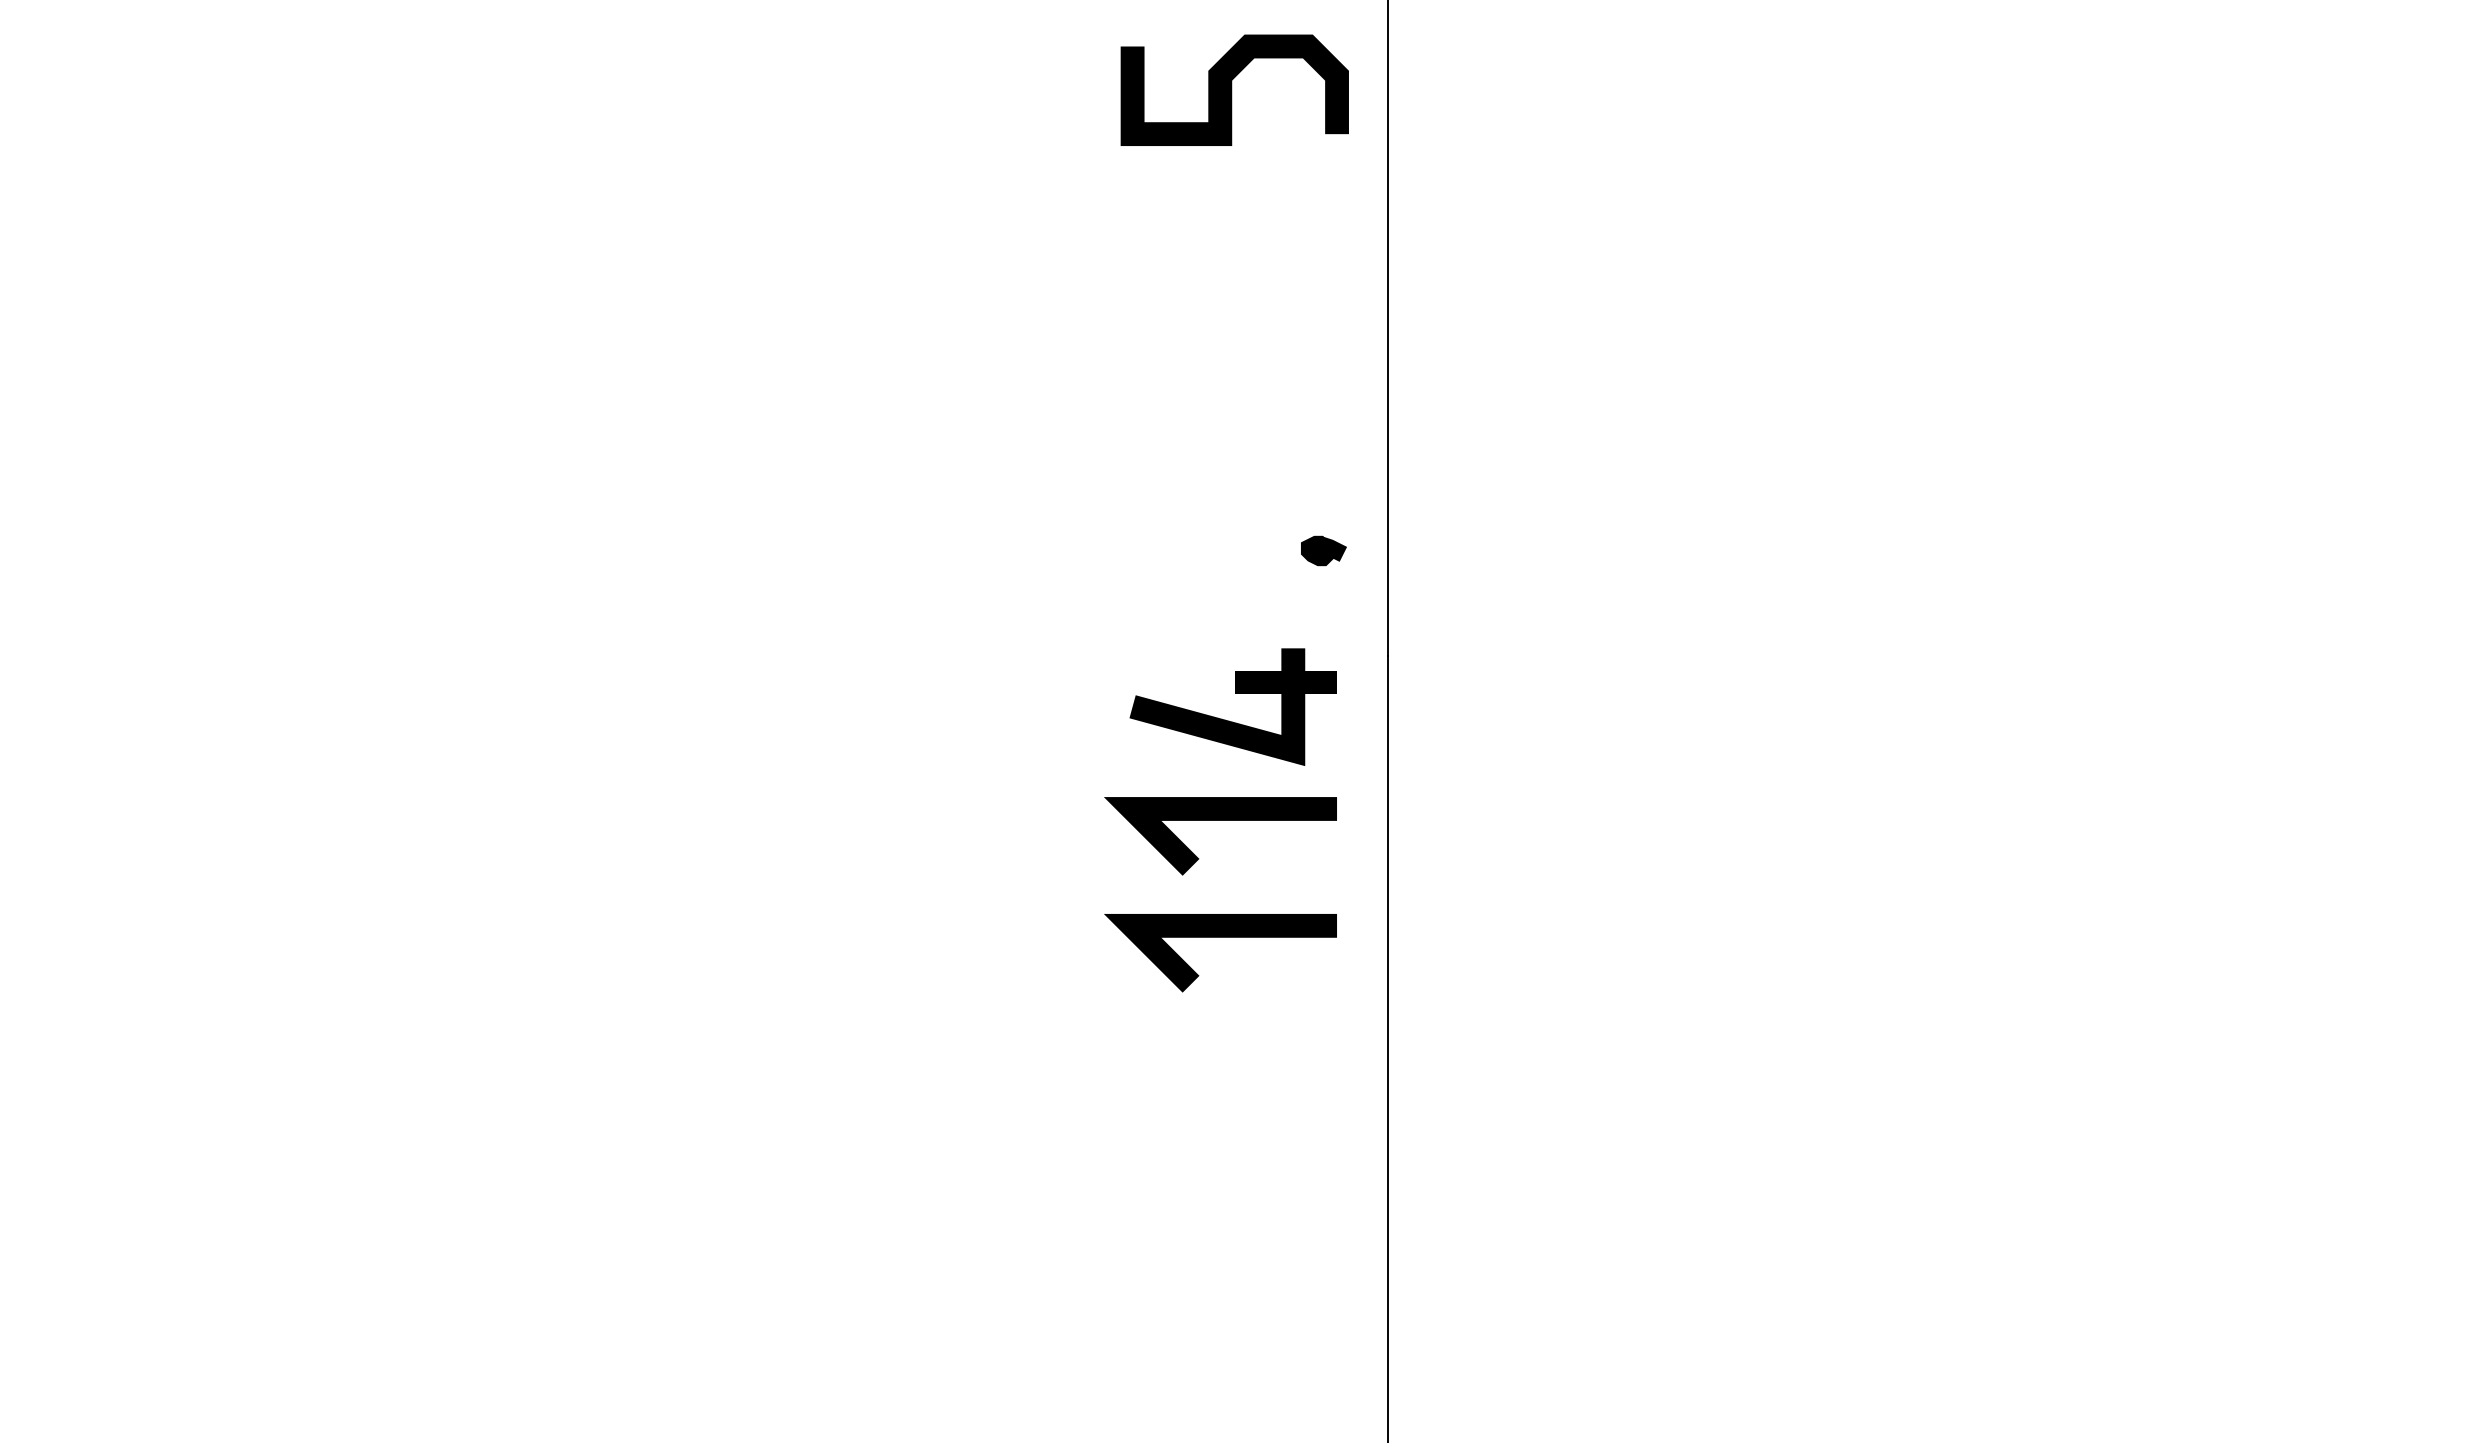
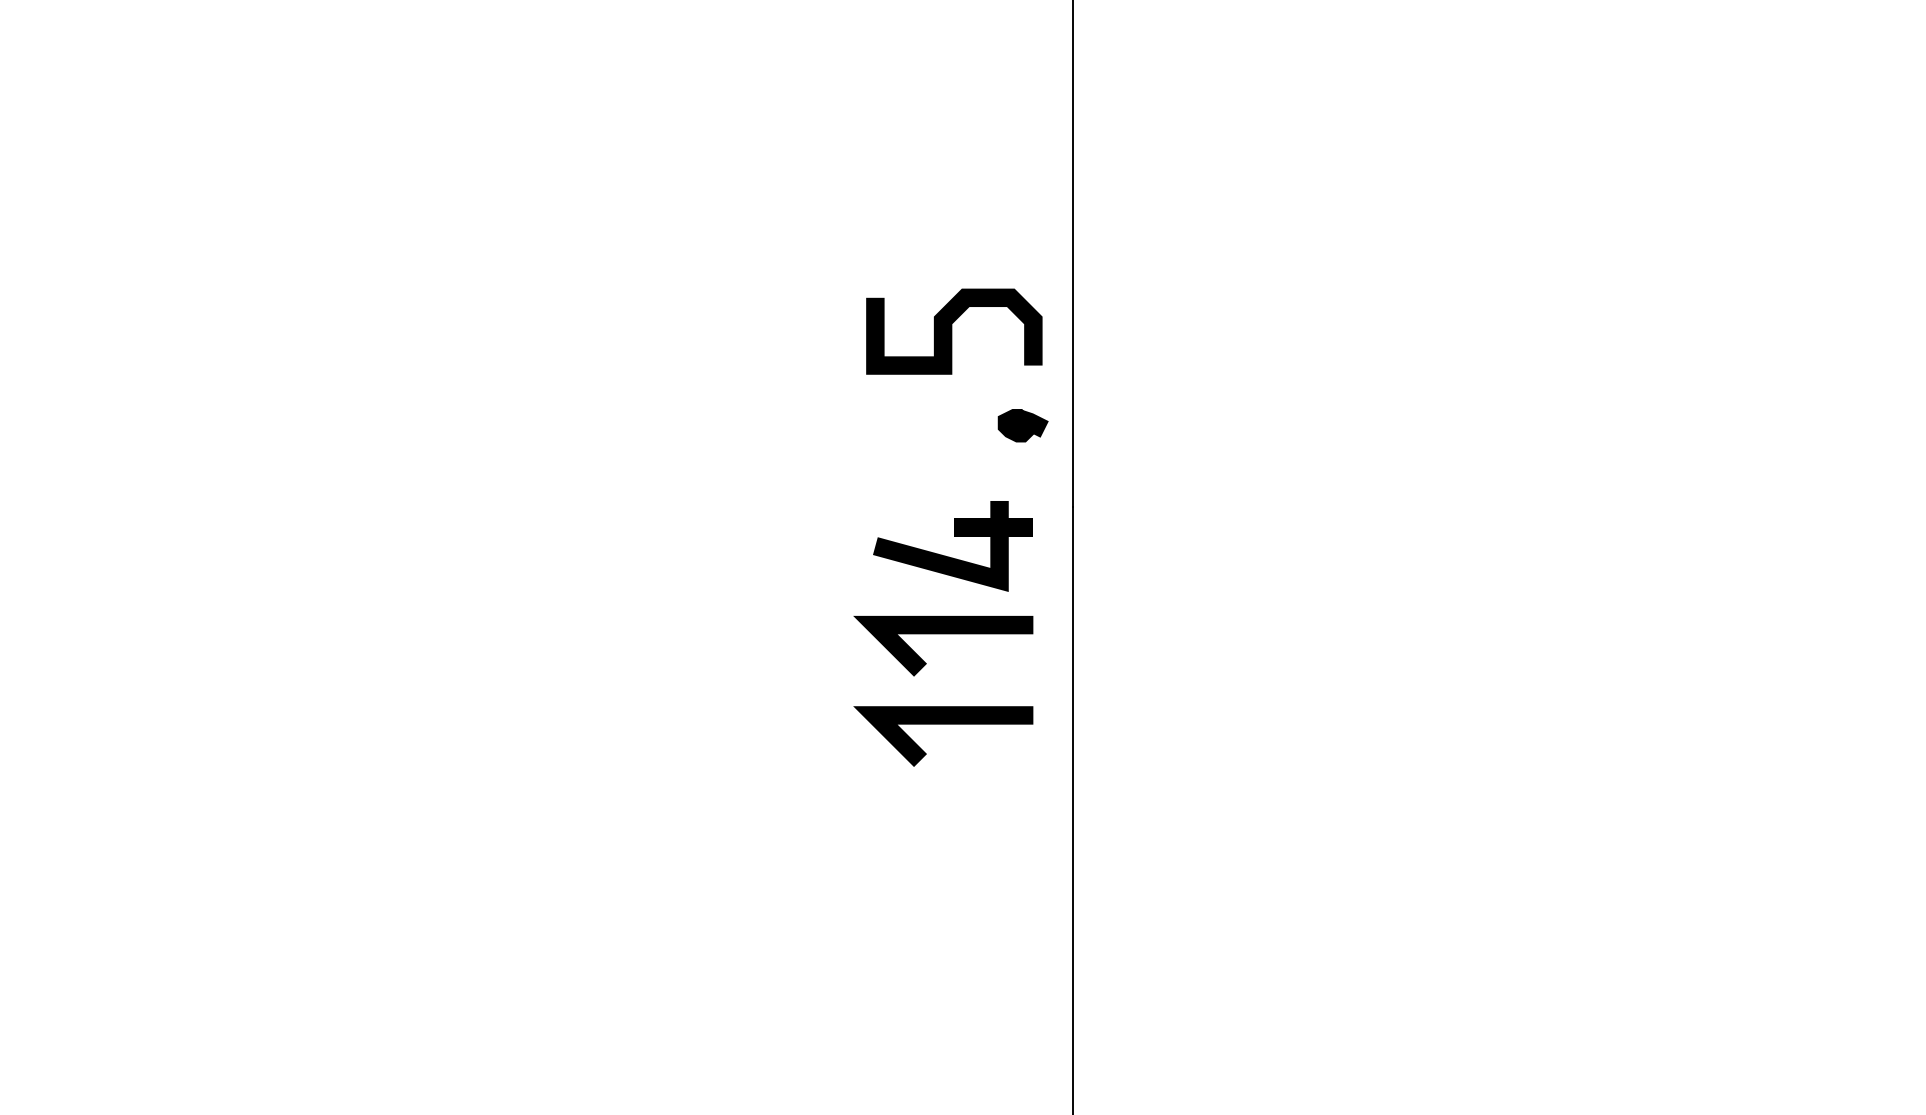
curve: (1232, 89) -> (952, 331), moved
part: (1323, 550) -> (1022, 425), size x1.43

